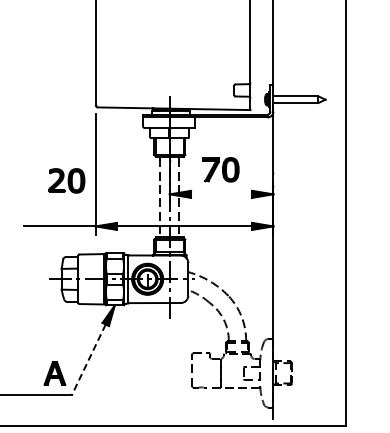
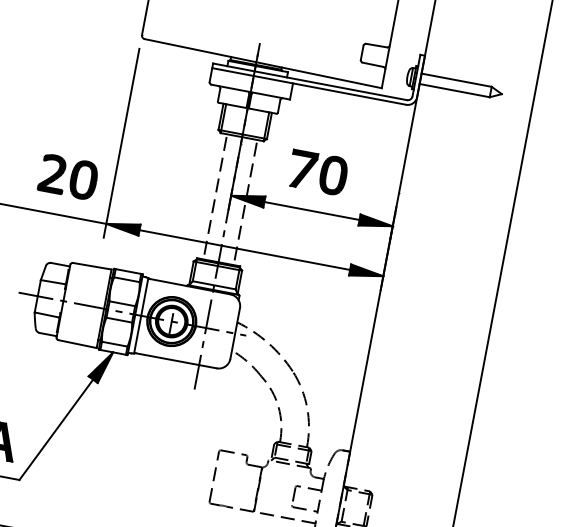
part: (66, 180) -> (68, 176), moved
line: (221, 194) -> (311, 211), added
line: (88, 360) -> (55, 430), dashed -> solid

